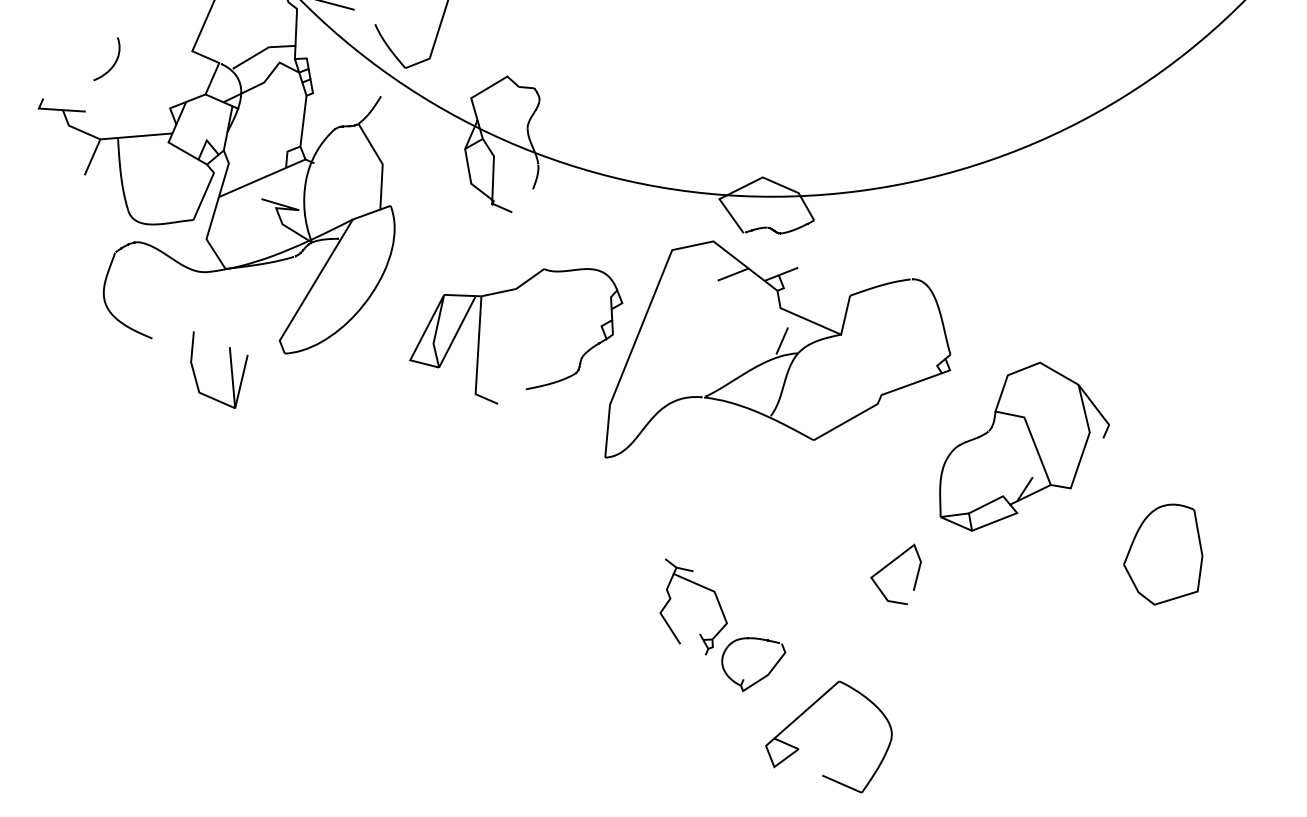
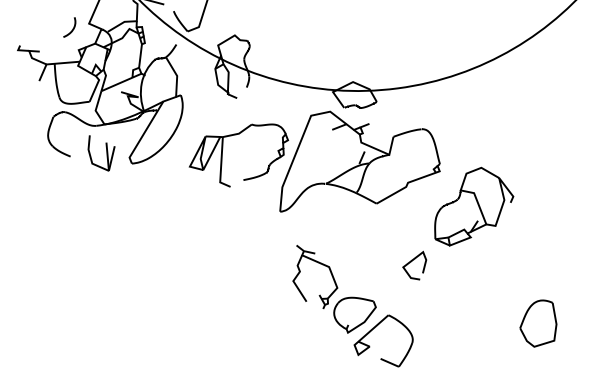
curve: (113, 61) -> (72, 28), moved
part: (219, 370) -> (101, 153), moved
part: (1163, 554) -> (538, 323), moved
part: (722, 625) -> (334, 289), size x1.43

